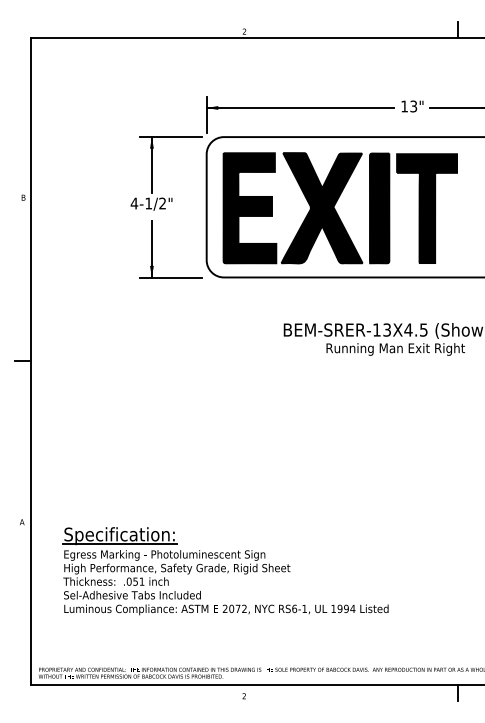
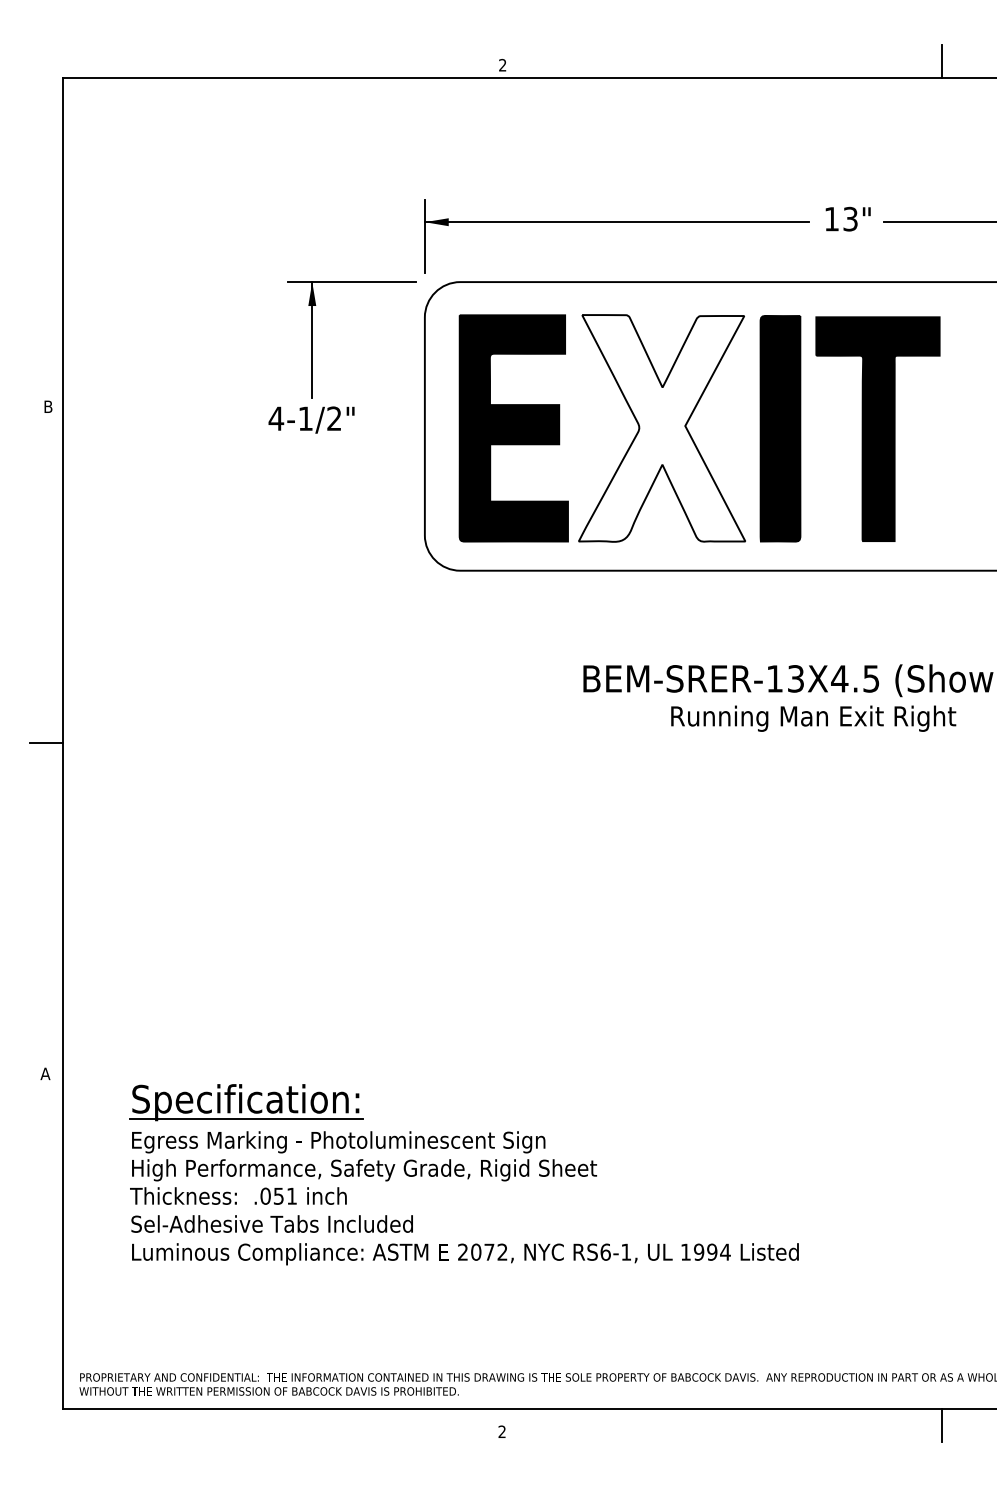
fill: (321, 208) -> (660, 428), removed
part: (152, 249) -> (313, 513), removed

